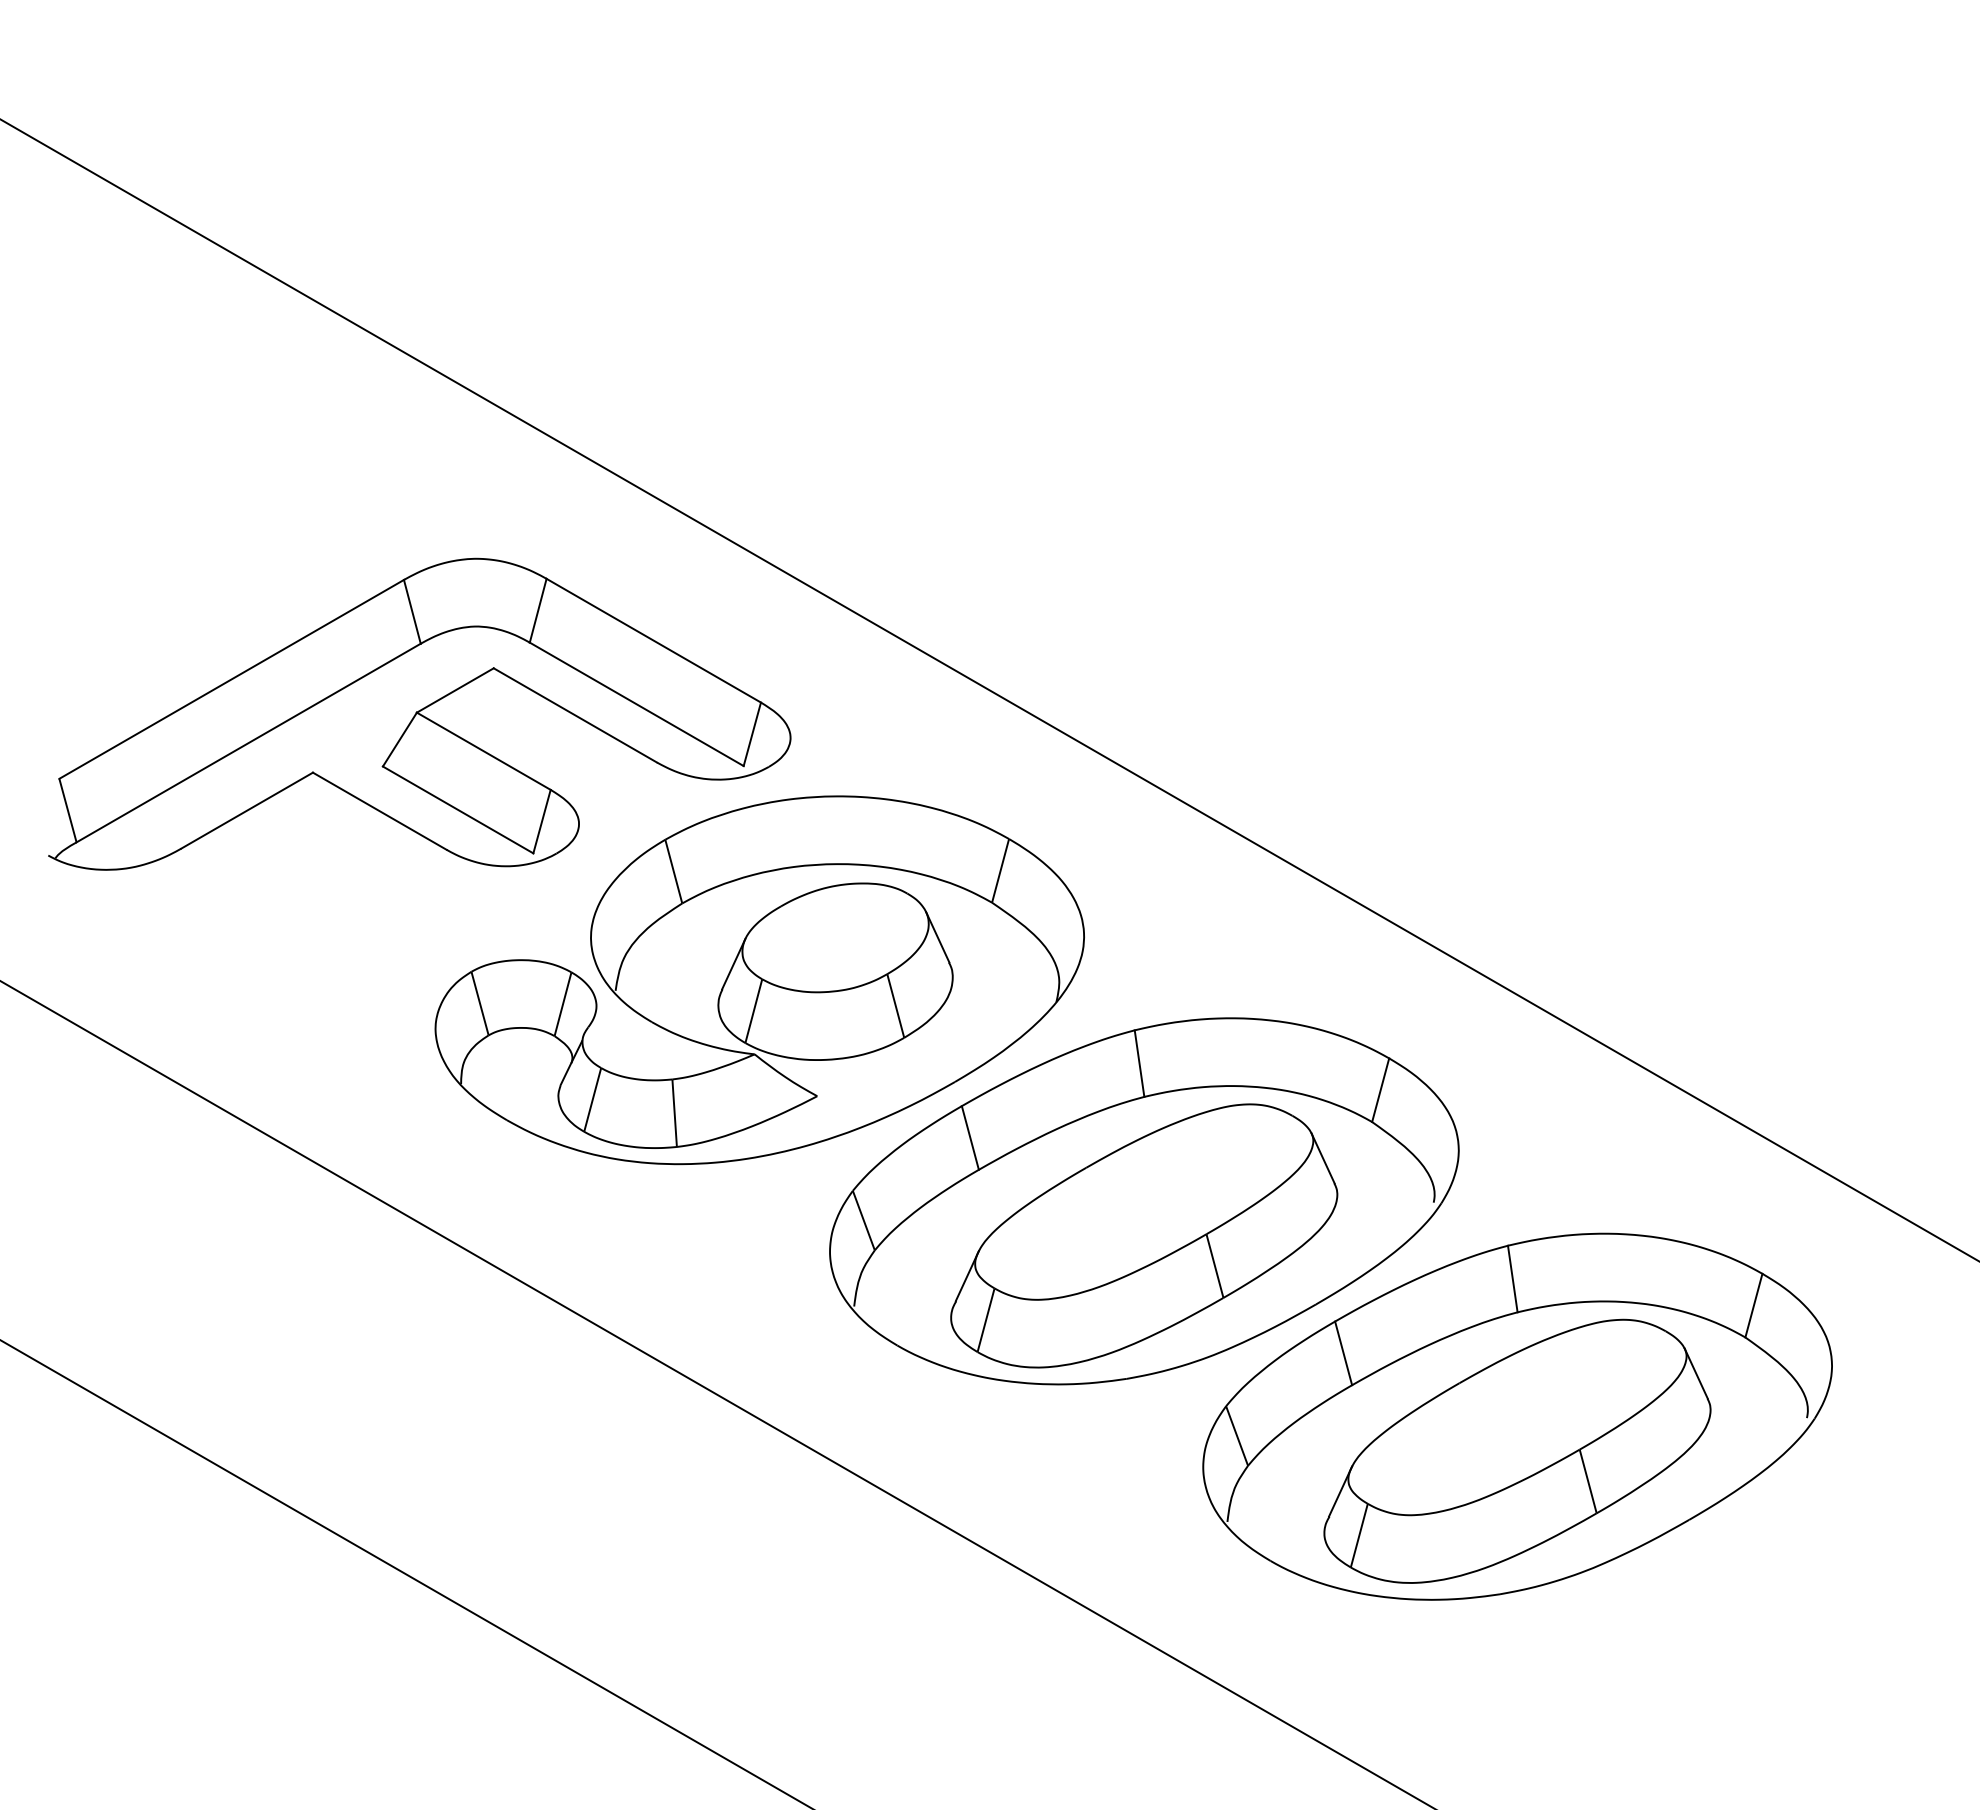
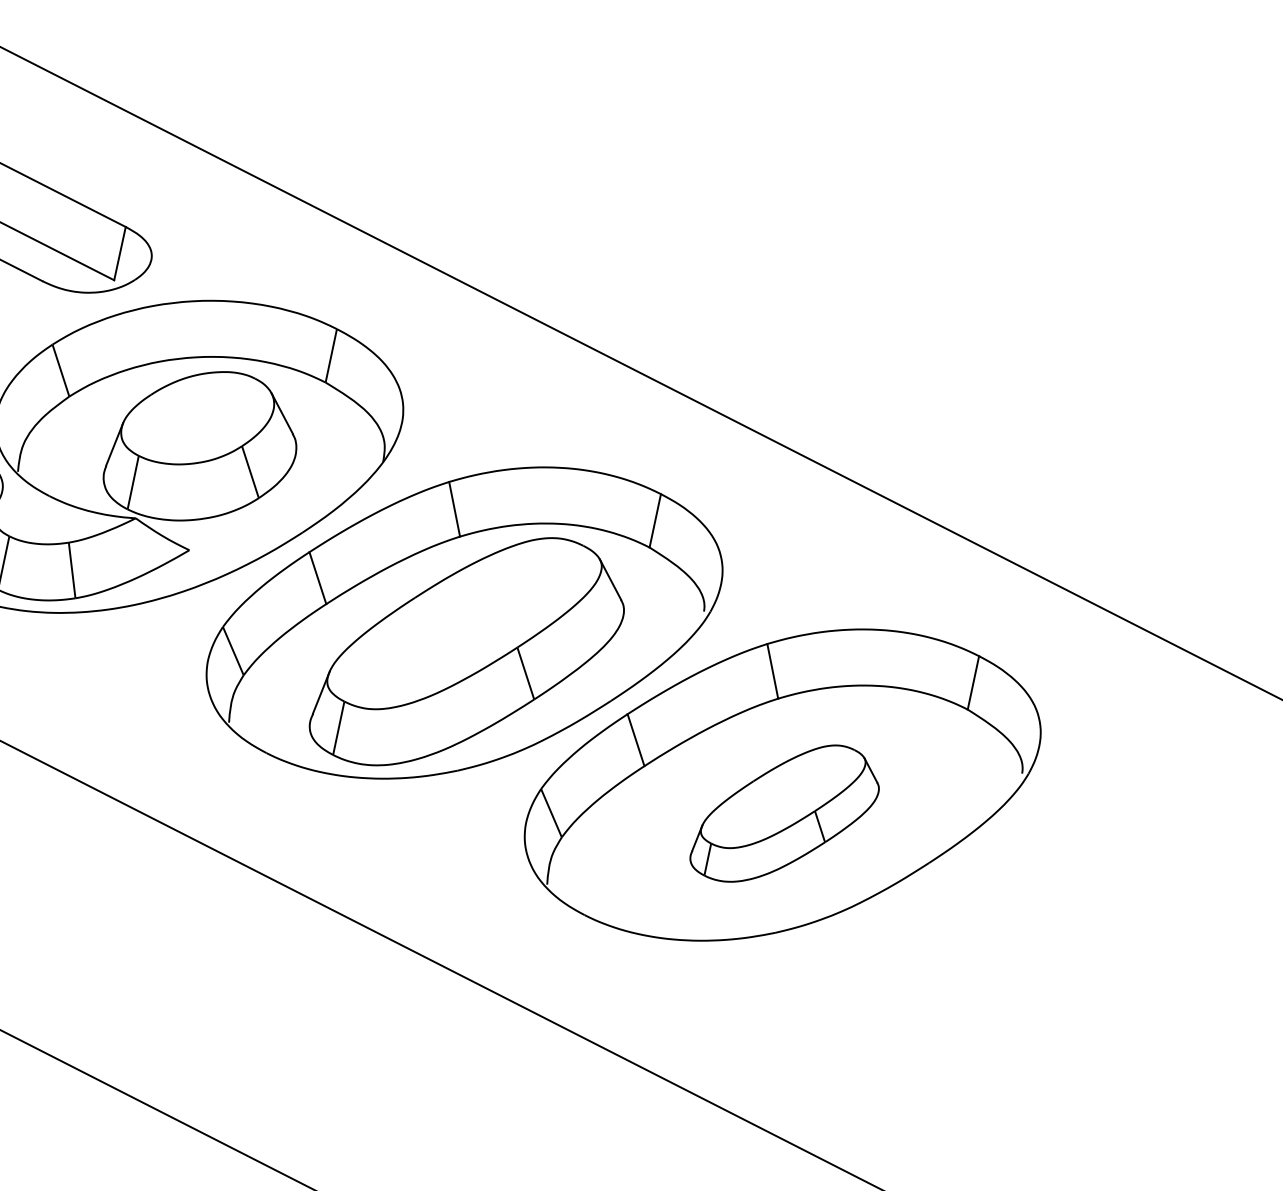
part: (1517, 1450) -> (784, 812), size x0.6

